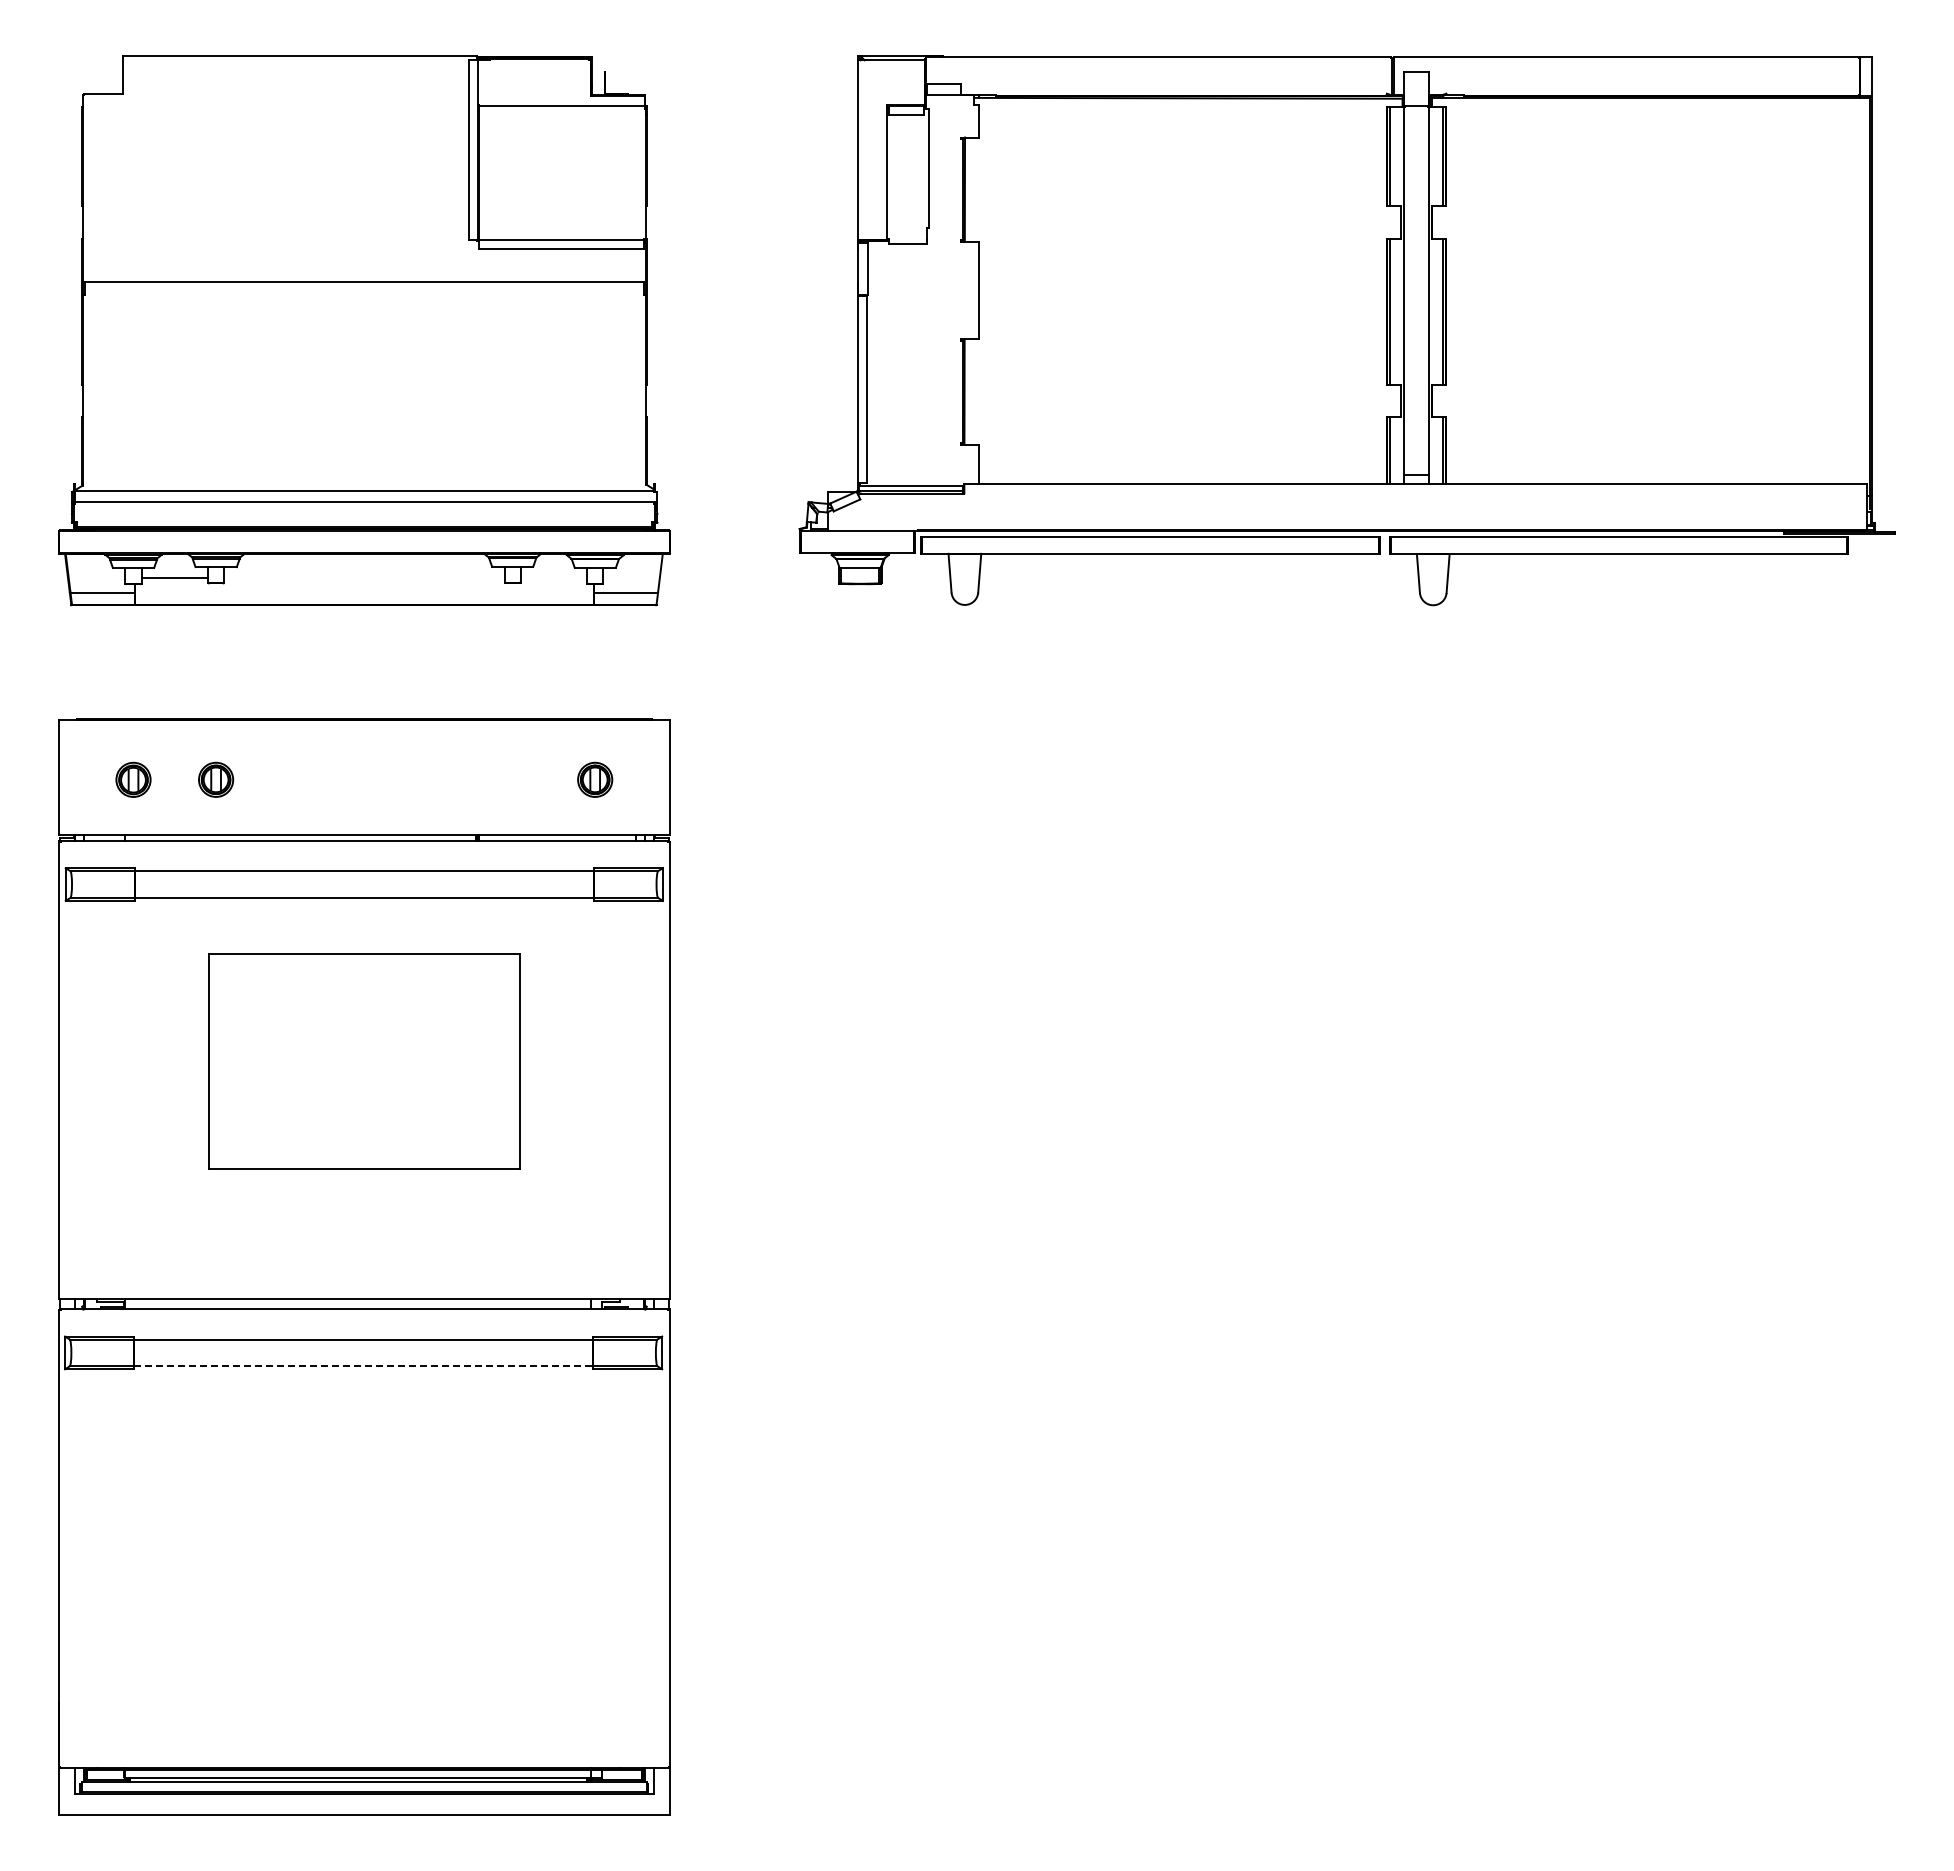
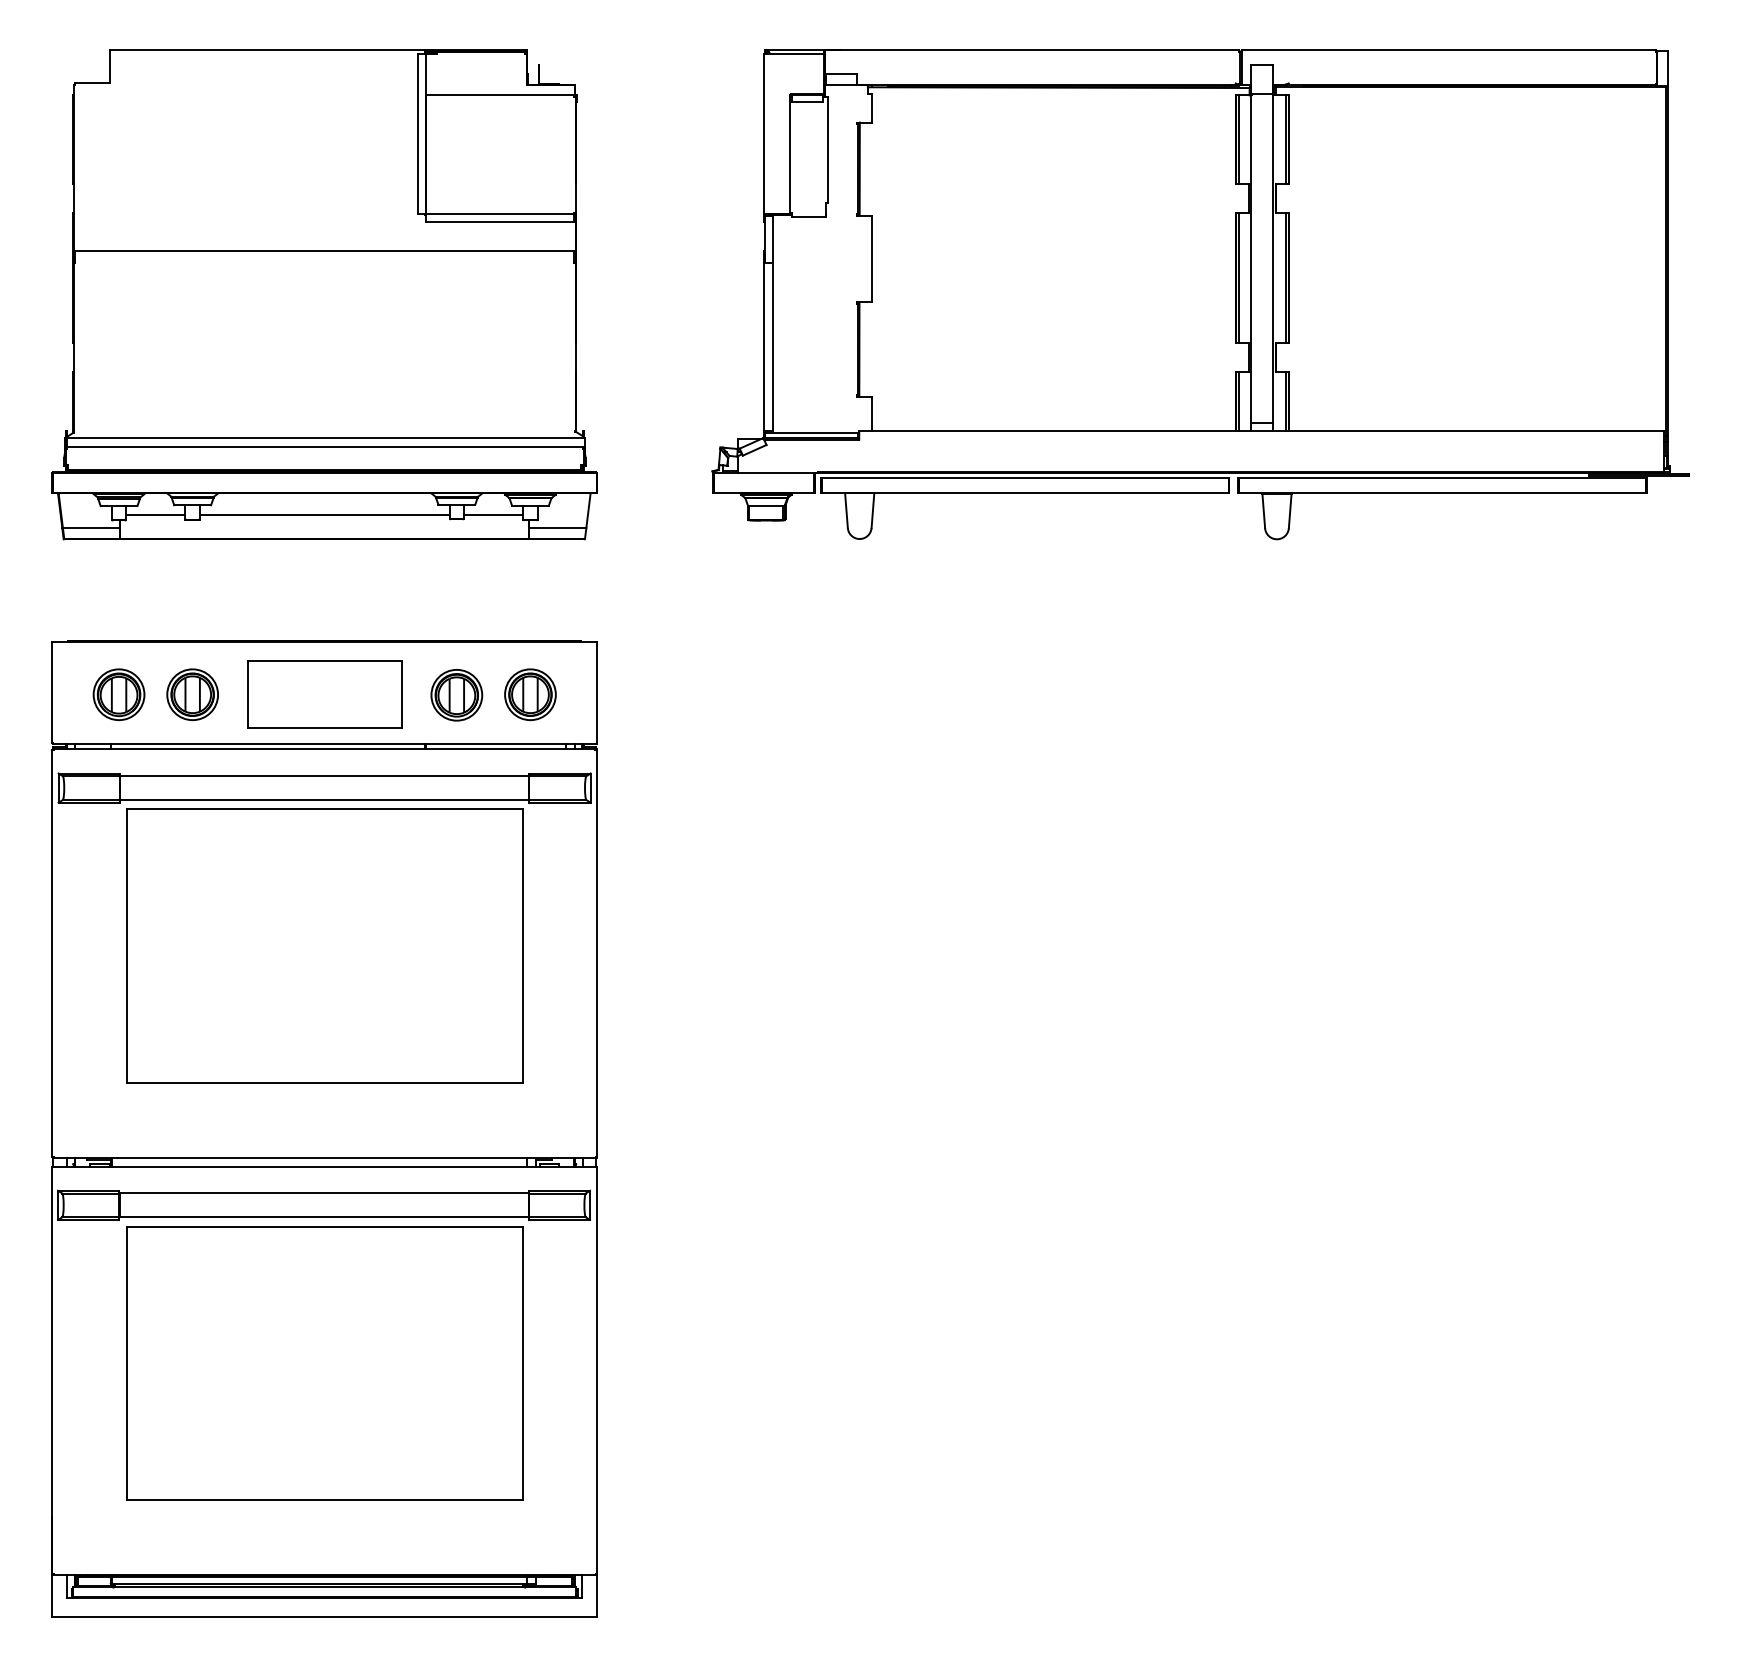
line: (364, 578) -> (324, 515), added
line: (553, 578) -> (493, 515), added
part: (133, 779) -> (119, 694), size x1.67
part: (215, 779) -> (192, 694), size x1.67
part: (364, 779) -> (324, 694), added
part: (594, 779) -> (529, 694), size x1.67
part: (512, 780) -> (456, 695), added
part: (363, 1061) -> (323, 945), size x1.43
line: (363, 1366) -> (323, 1217), dashed -> solid
part: (364, 1530) -> (324, 1363), added

